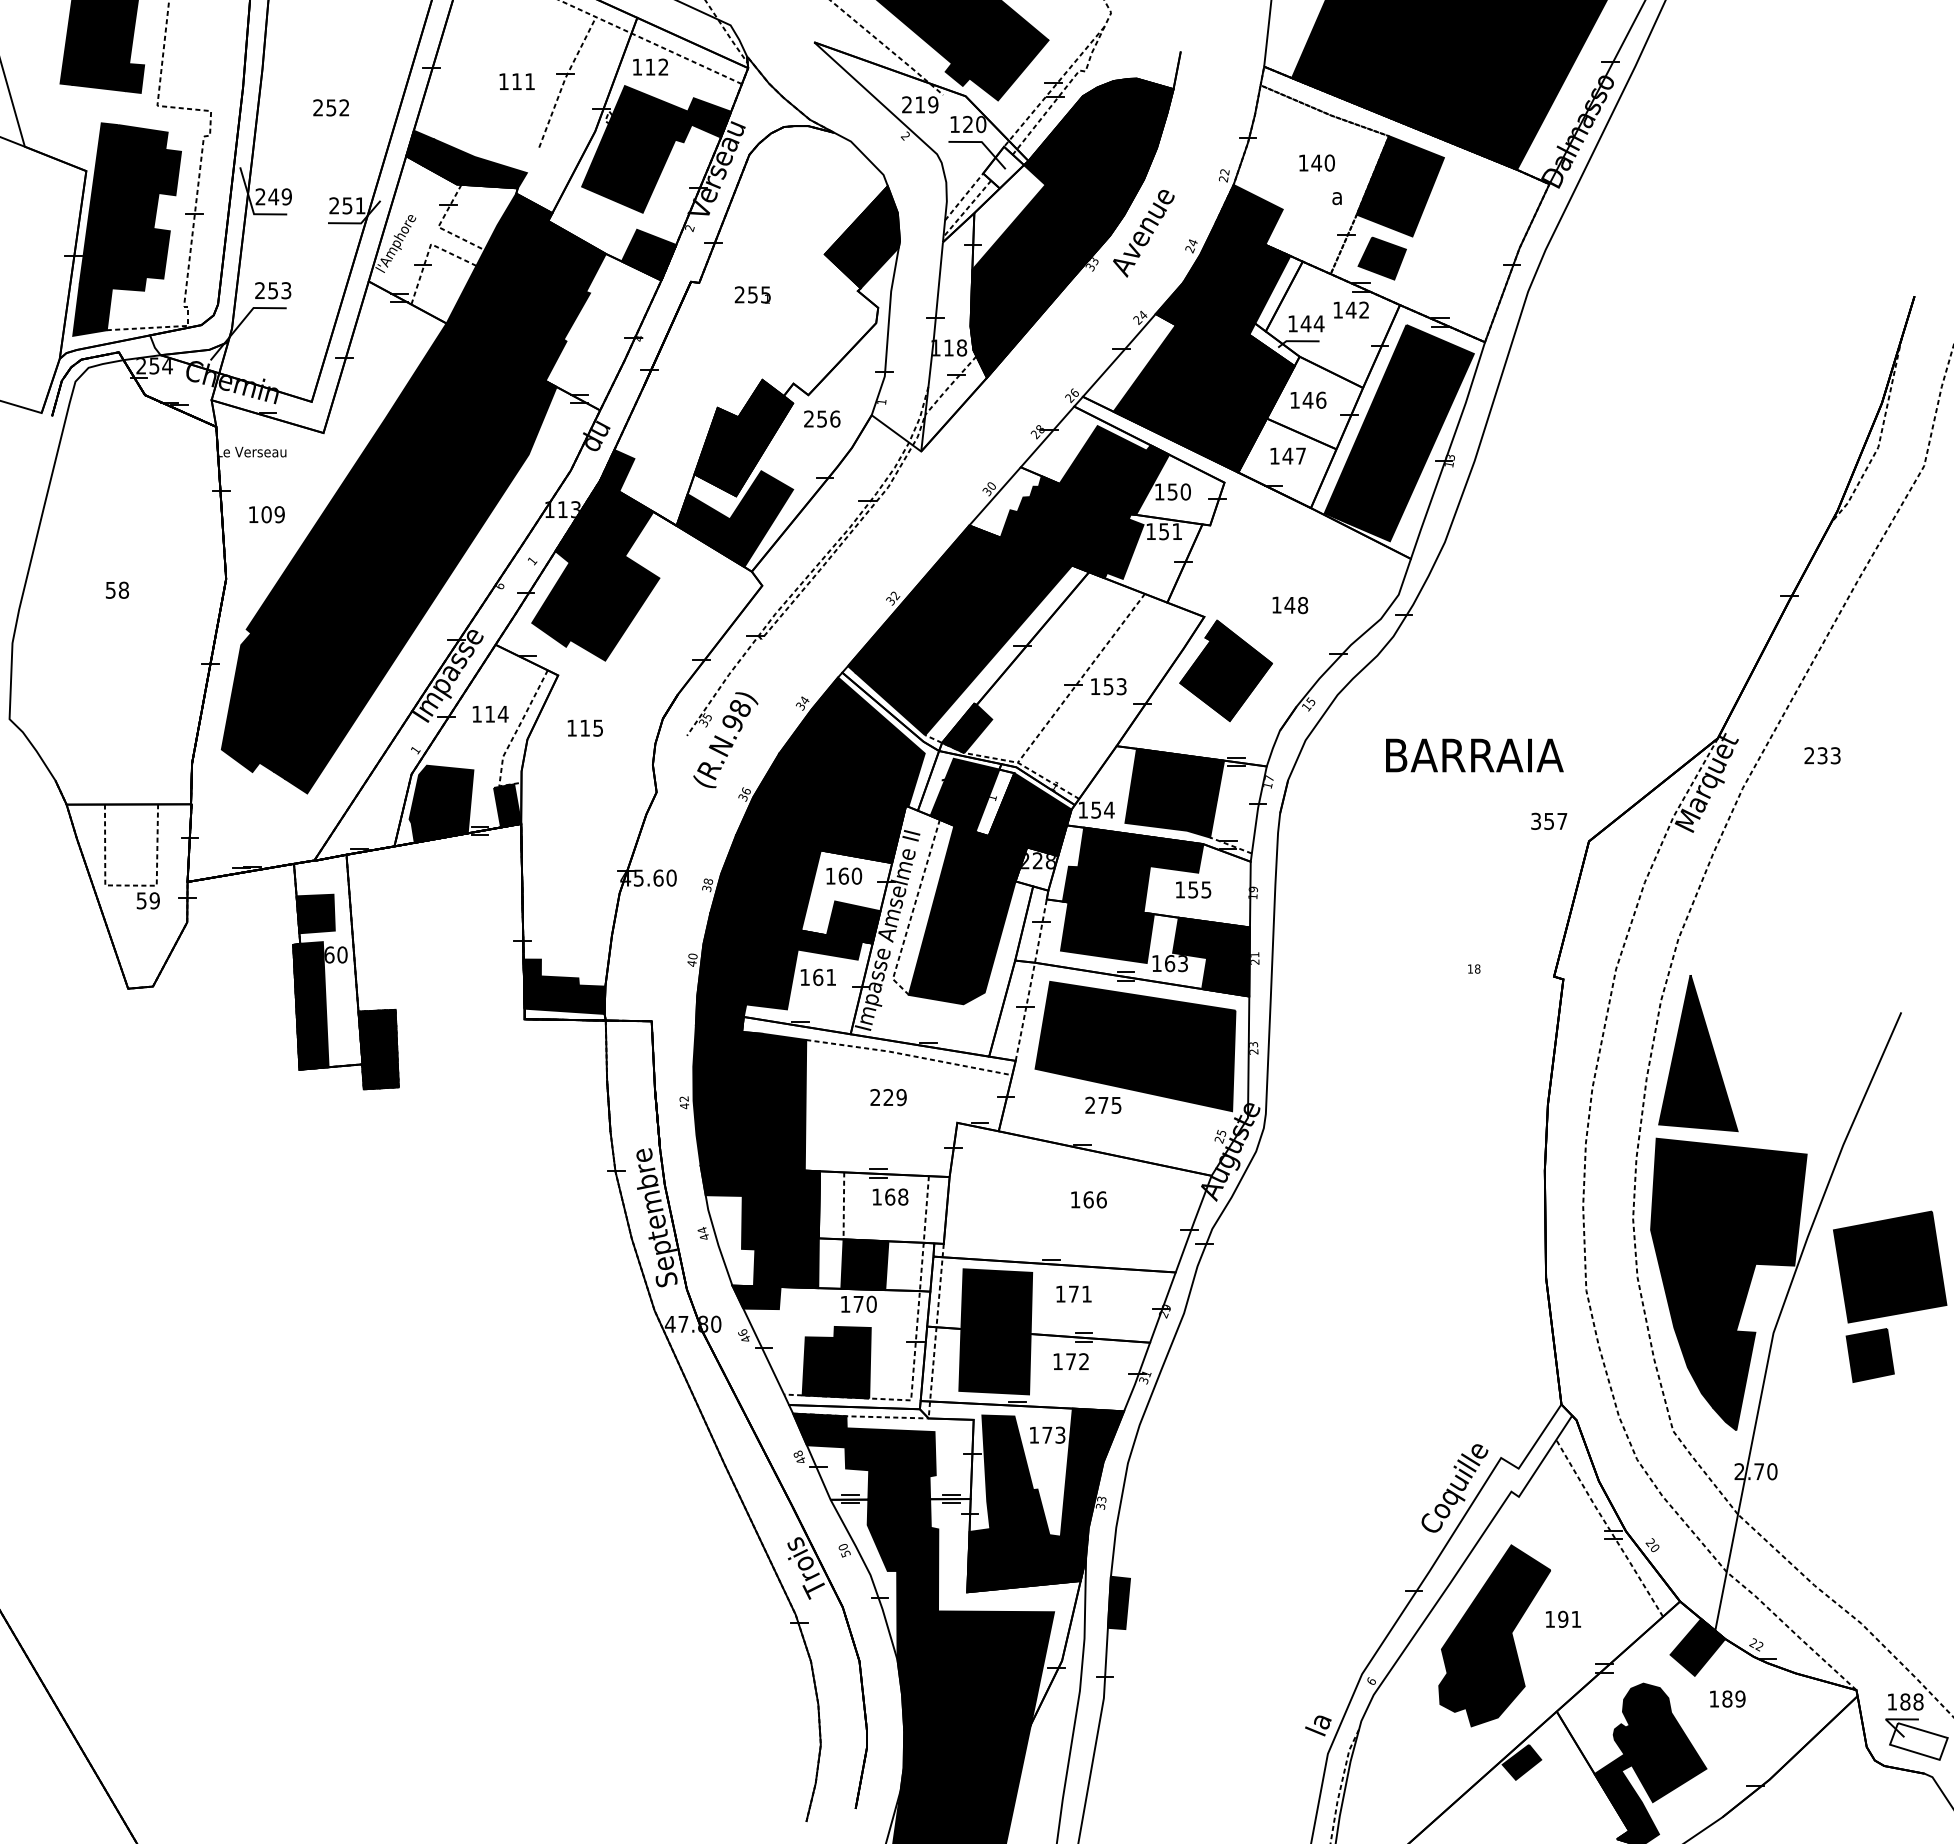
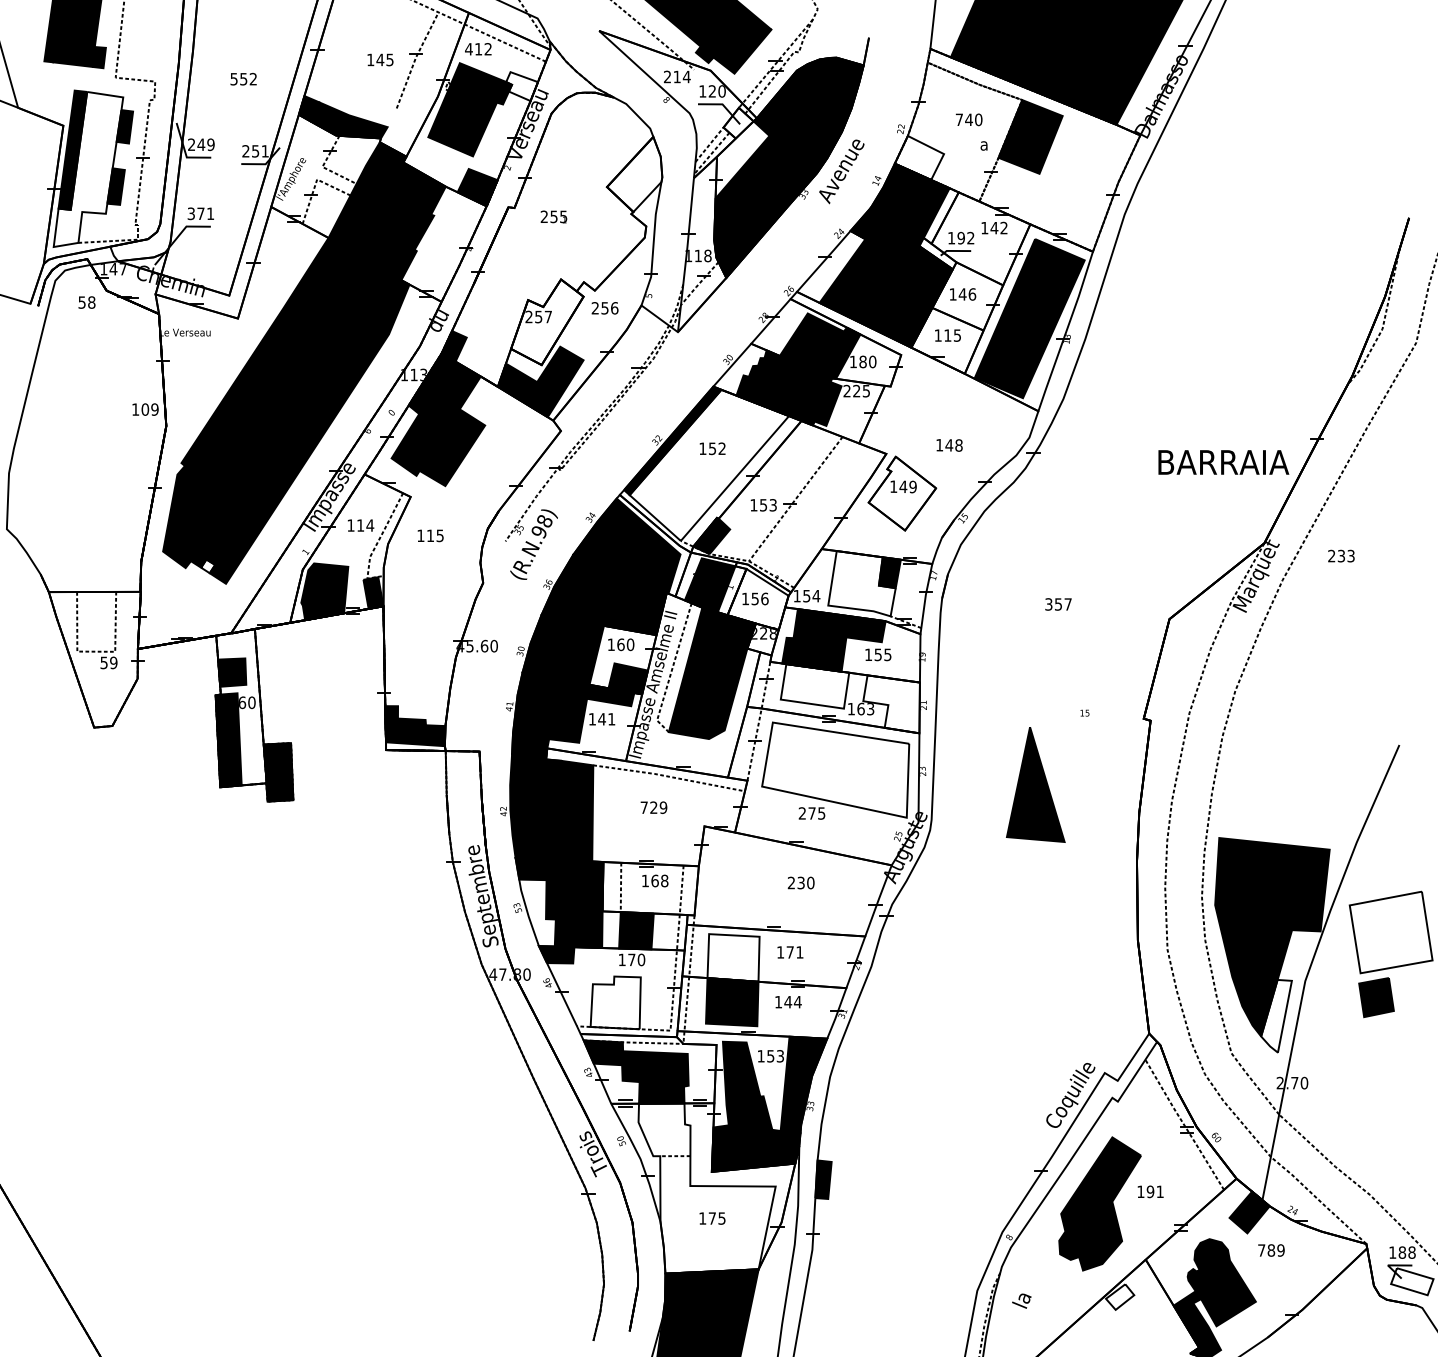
text: (636, 66) -> (468, 48), 112 -> 412
text: (522, 81) -> (384, 59), 111 -> 145
text: (932, 104) -> (686, 76), 219 -> 214
text: (317, 107) -> (233, 78), 252 -> 552
fill: (709, 117) -> (522, 86), removed
text: (905, 135) -> (666, 99), 2 -> 8
text: (1303, 162) -> (959, 119), 140 -> 740
fill: (1248, 214) -> (918, 157), removed
fill: (120, 230) -> (88, 169), removed
fill: (862, 237) -> (634, 174), removed
text: (1189, 249) -> (875, 183), 24 -> 14
part: (1381, 258) -> (1016, 190), removed
text: (273, 290) -> (201, 213), 253 -> 371
text: (1312, 323) -> (965, 237), 144 -> 192
text: (154, 365) -> (113, 268), 254 -> 147
text: (881, 402) -> (648, 296), 1 -> 5
fill: (743, 438) -> (547, 322), removed
text: (1293, 455) -> (951, 335), 147 -> 115
text: (1172, 491) -> (862, 361), 150 -> 180
text: (266, 514) -> (145, 409), moved
text: (1164, 531) -> (857, 391), 151 -> 225
text: (532, 561) -> (391, 413), 1 -> 0
text: (117, 589) -> (87, 301), moved
fill: (963, 632) -> (709, 465), removed
fill: (1225, 670) -> (901, 493), removed
text: (1108, 686) -> (763, 505), moved
text: (1474, 755) -> (1223, 462), moved
fill: (282, 769) -> (207, 566), removed
fill: (1171, 792) -> (862, 583), removed
fill: (1029, 814) -> (757, 599), removed
text: (1549, 820) -> (1058, 603), moved
text: (708, 881) -> (521, 648), 38 -> 30
fill: (1106, 932) -> (814, 686), removed
text: (692, 956) -> (509, 703), 40 -> 41
fill: (1211, 956) -> (891, 703), removed
text: (1477, 968) -> (1087, 712), 18 -> 15
text: (817, 977) -> (601, 719), 161 -> 141
fill: (1135, 1046) -> (835, 770), removed
part: (1698, 1053) -> (1035, 784), moved
text: (875, 1097) -> (644, 807), 229 -> 729
text: (1088, 1199) -> (801, 882), 166 -> 230
text: (703, 1233) -> (517, 907), 44 -> 53
fill: (1889, 1266) -> (1390, 932), removed
fill: (996, 1301) -> (733, 957), removed
text: (1077, 1361) -> (792, 1002), 172 -> 144
fill: (836, 1362) -> (615, 1002), removed
fill: (1734, 1380) -> (1276, 1016), removed
text: (1047, 1434) -> (770, 1055), 173 -> 153
text: (798, 1454) -> (587, 1070), 48 -> 43
text: (1650, 1542) -> (1214, 1135), 20 -> 60
fill: (960, 1614) -> (706, 1188), removed
text: (1759, 1646) -> (1294, 1211), 22 -> 24
text: (1370, 1681) -> (1008, 1237), 6 -> 8
text: (1714, 1698) -> (1261, 1250), 189 -> 789
text: (1318, 1725) -> (1021, 1300), moved
fill: (1521, 1761) -> (1119, 1296), removed

